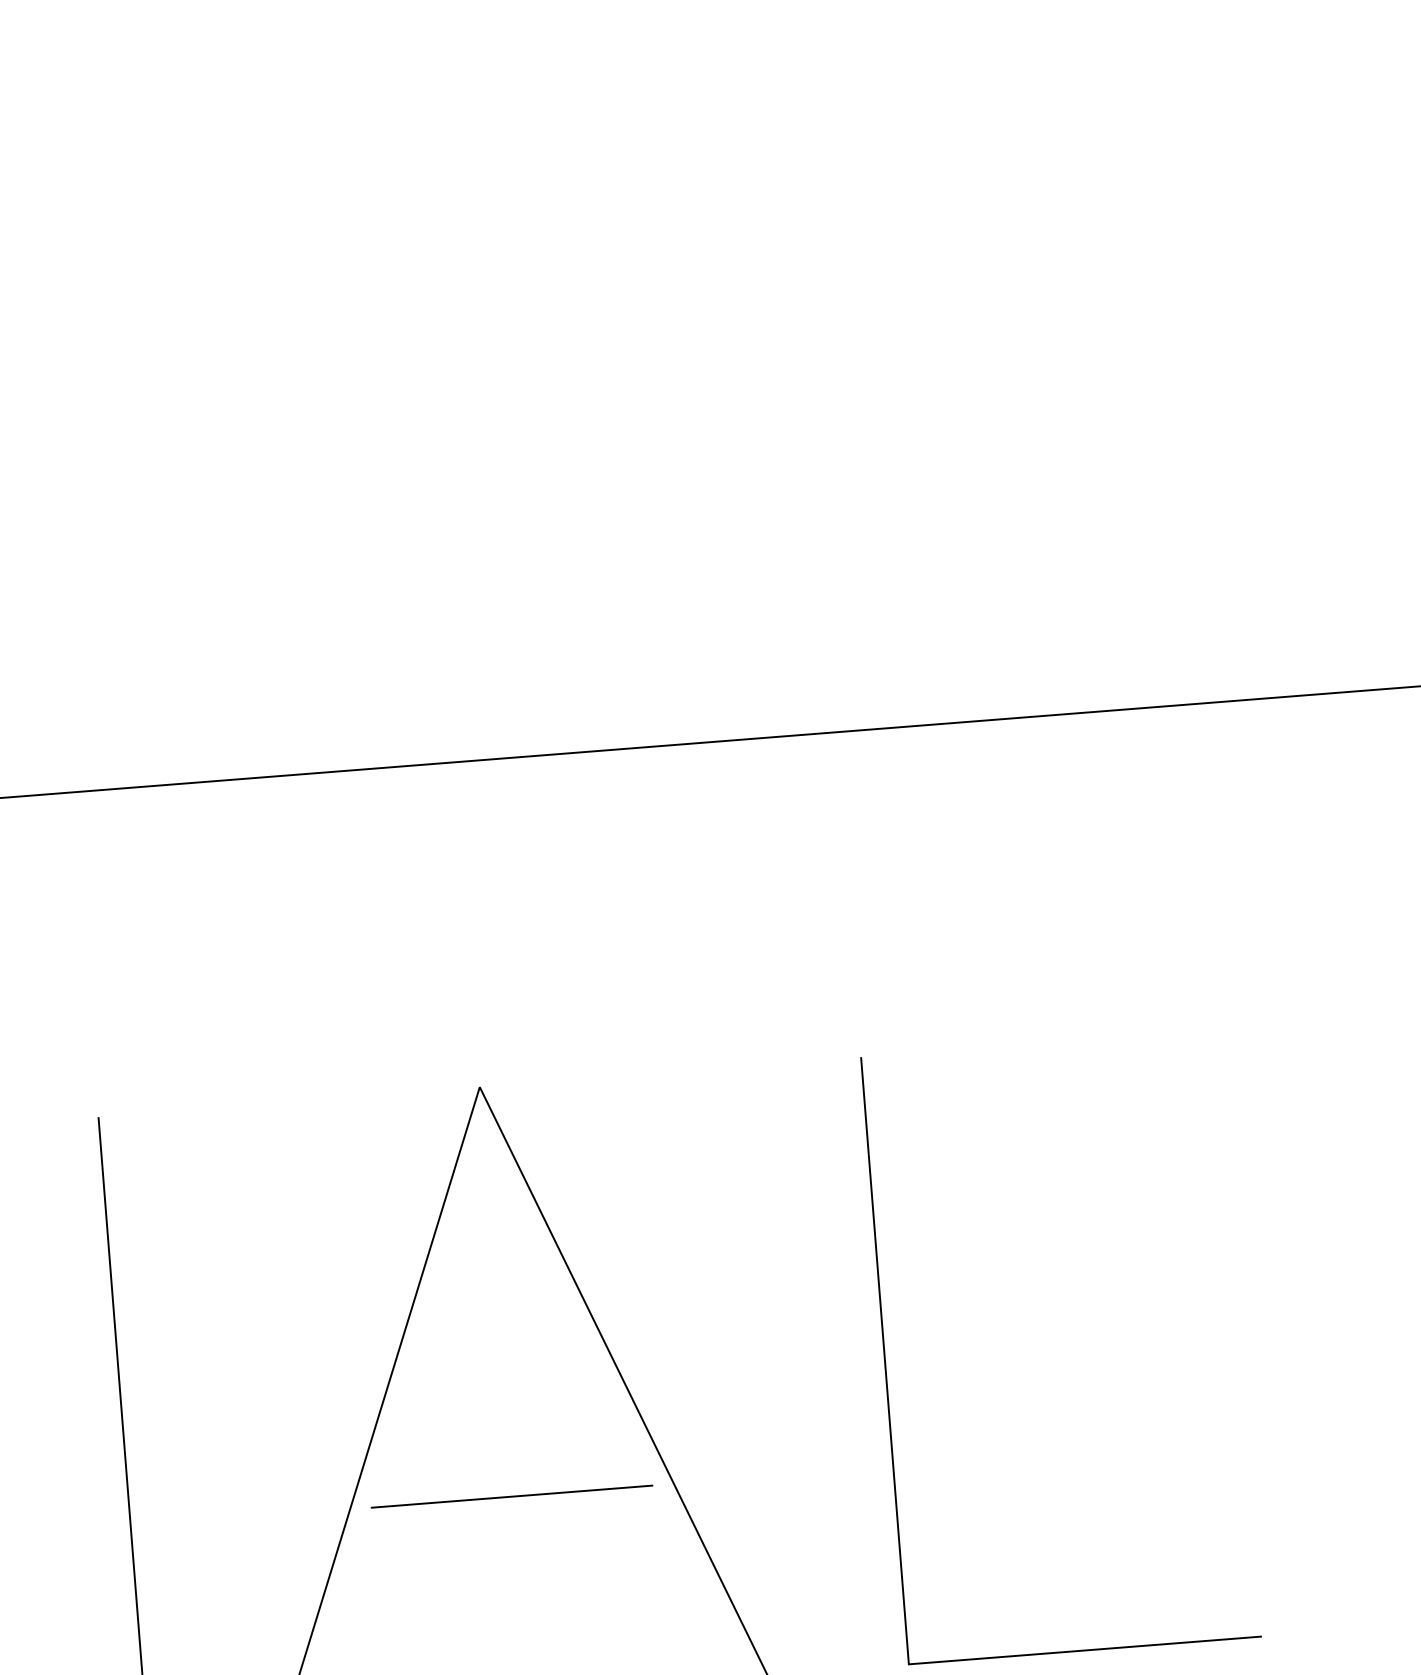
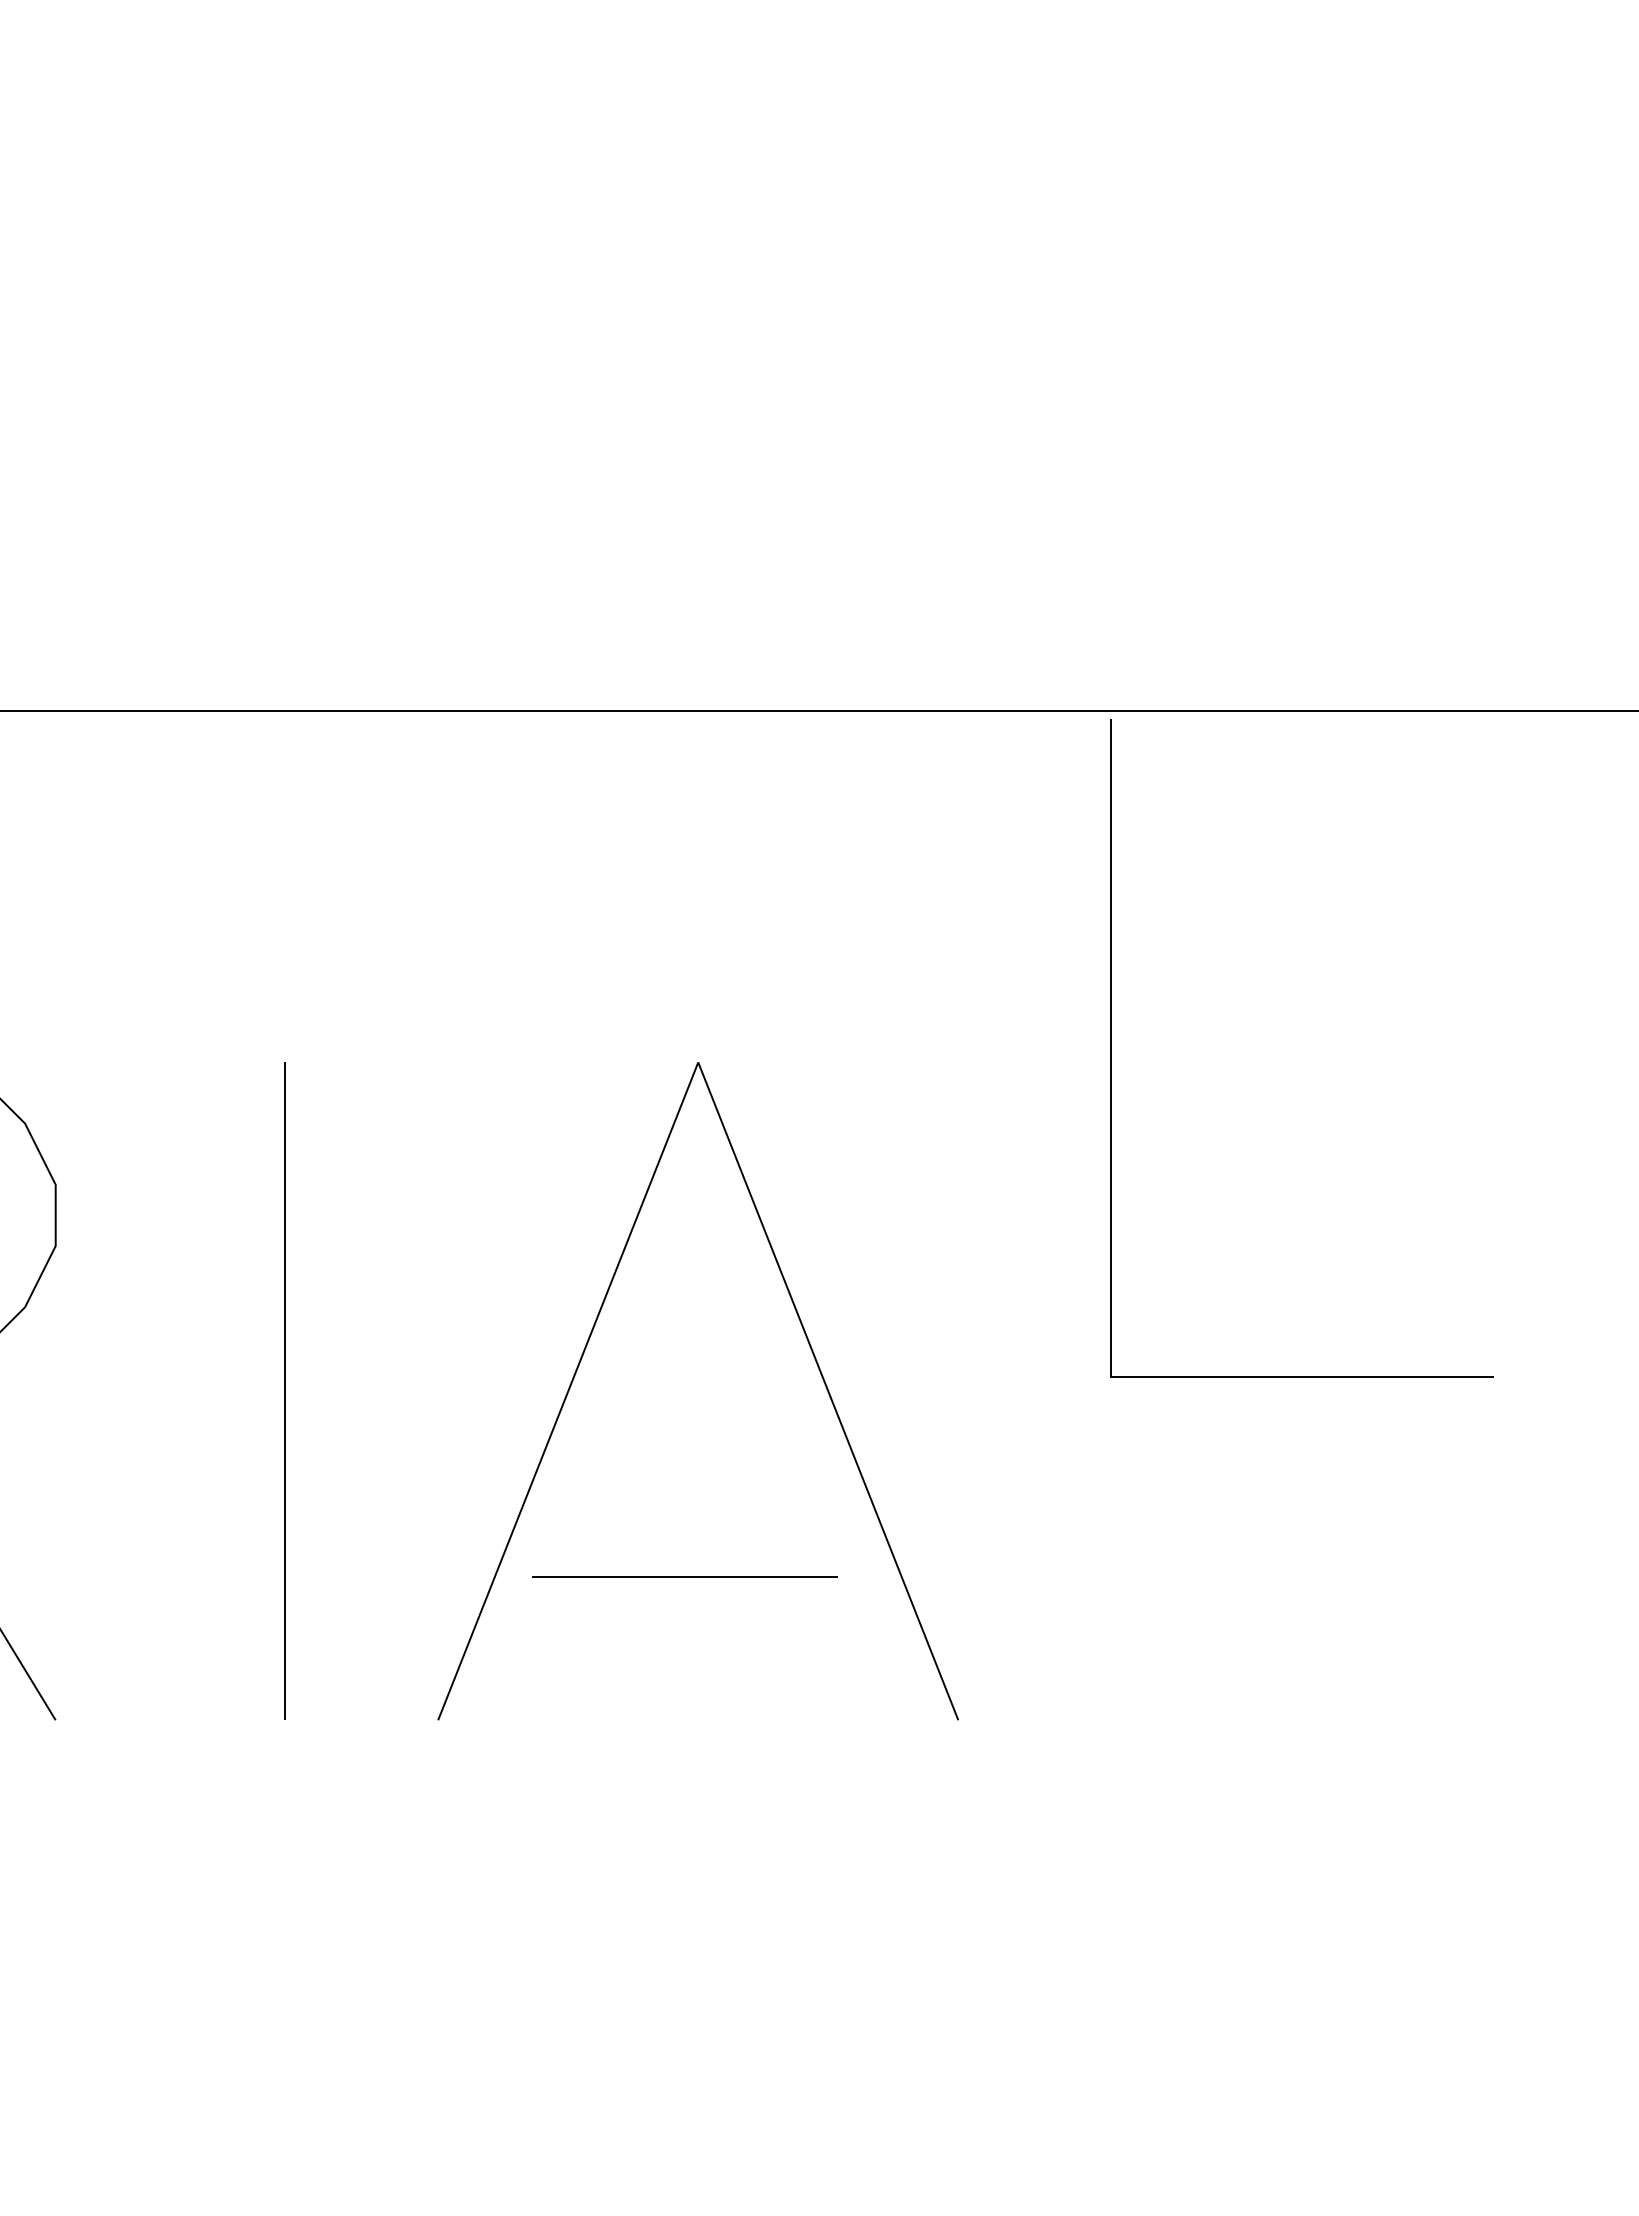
curve: (885, 1360) -> (1111, 1048), moved
line: (511, 1496) -> (684, 1576), moved

